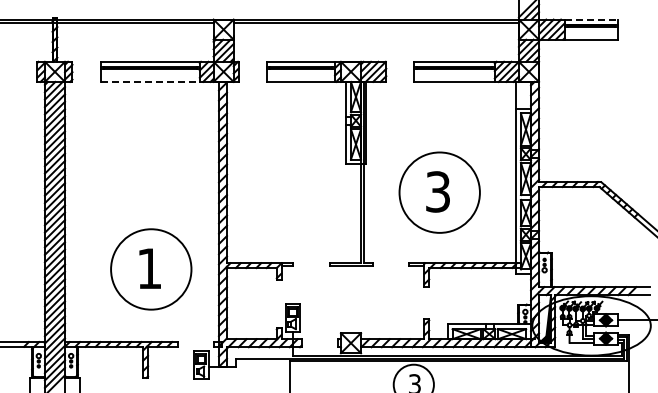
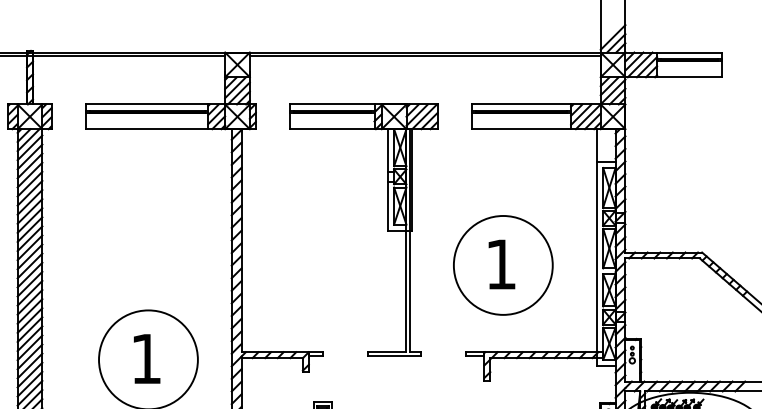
line: (591, 19) -> (689, 52), dashed -> solid
line: (150, 81) -> (147, 128), dashed -> solid
text: (437, 191) -> (500, 263), 3 -> 1

